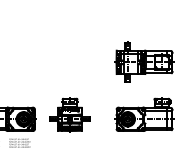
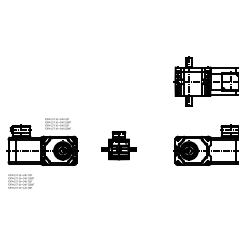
part: (69, 114) -> (118, 145), size x0.7
text: (19, 142) -> (57, 123), moved

